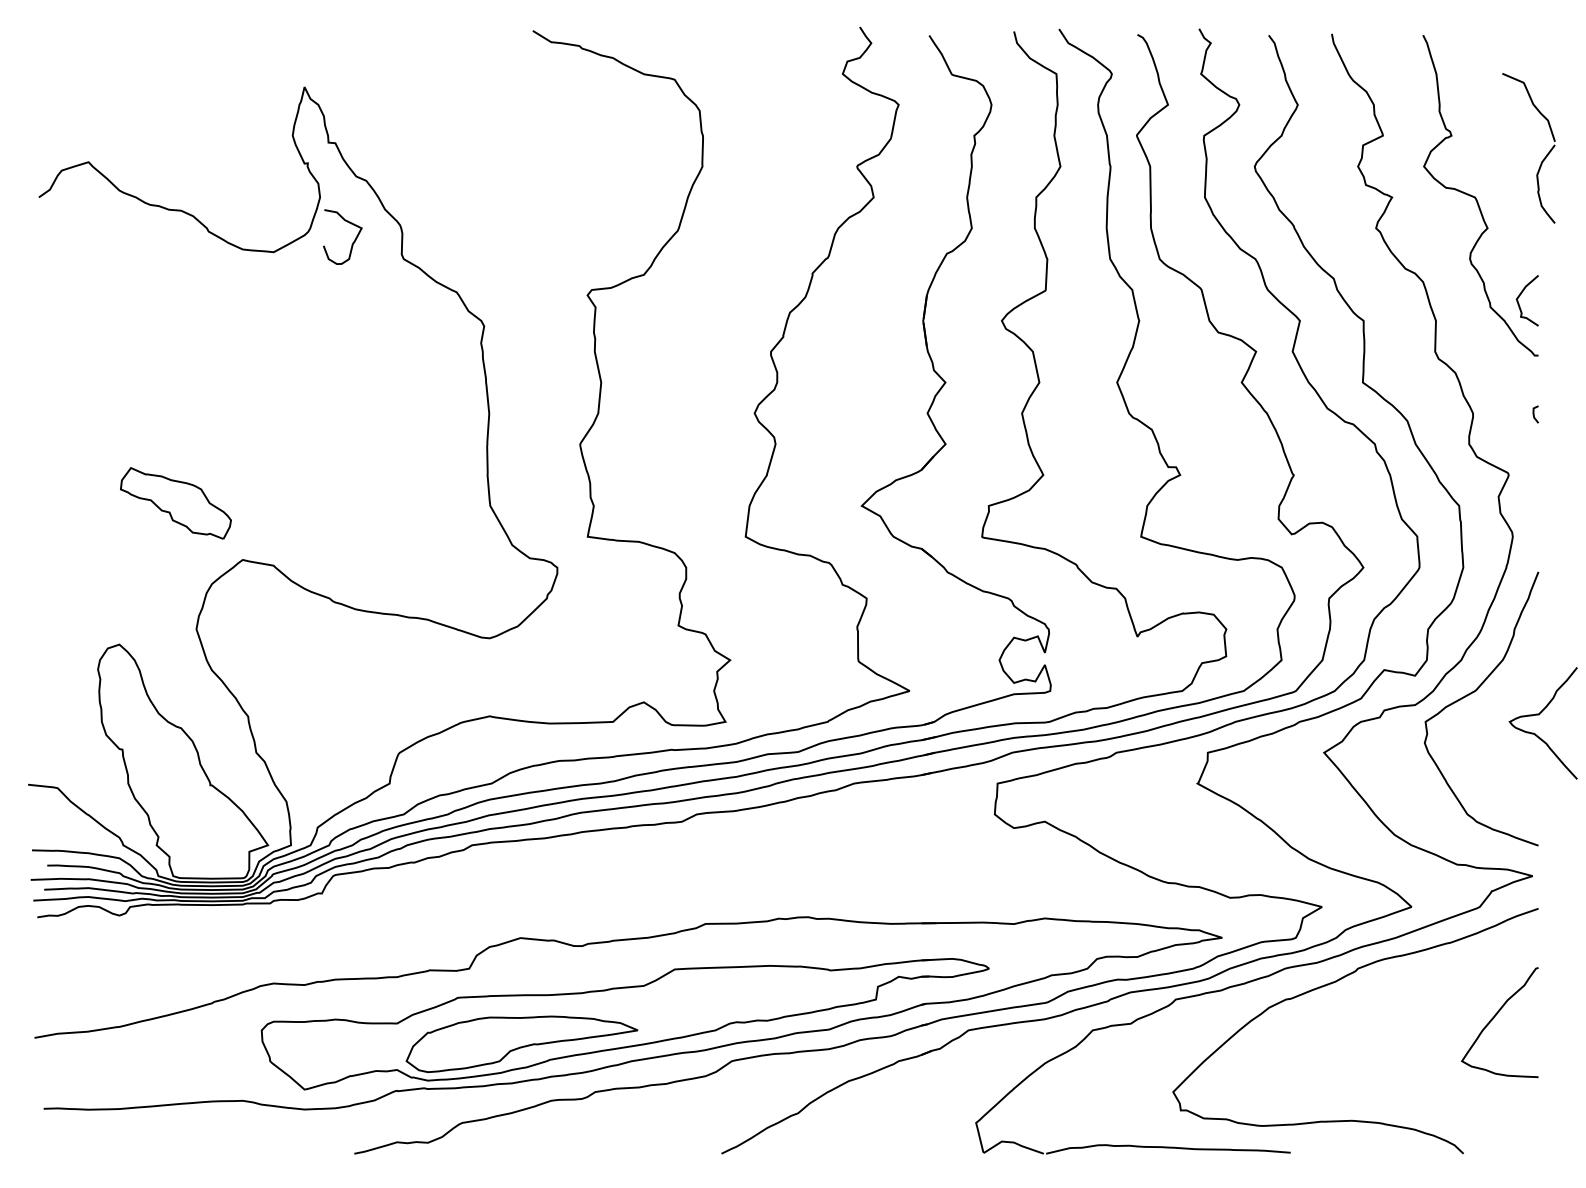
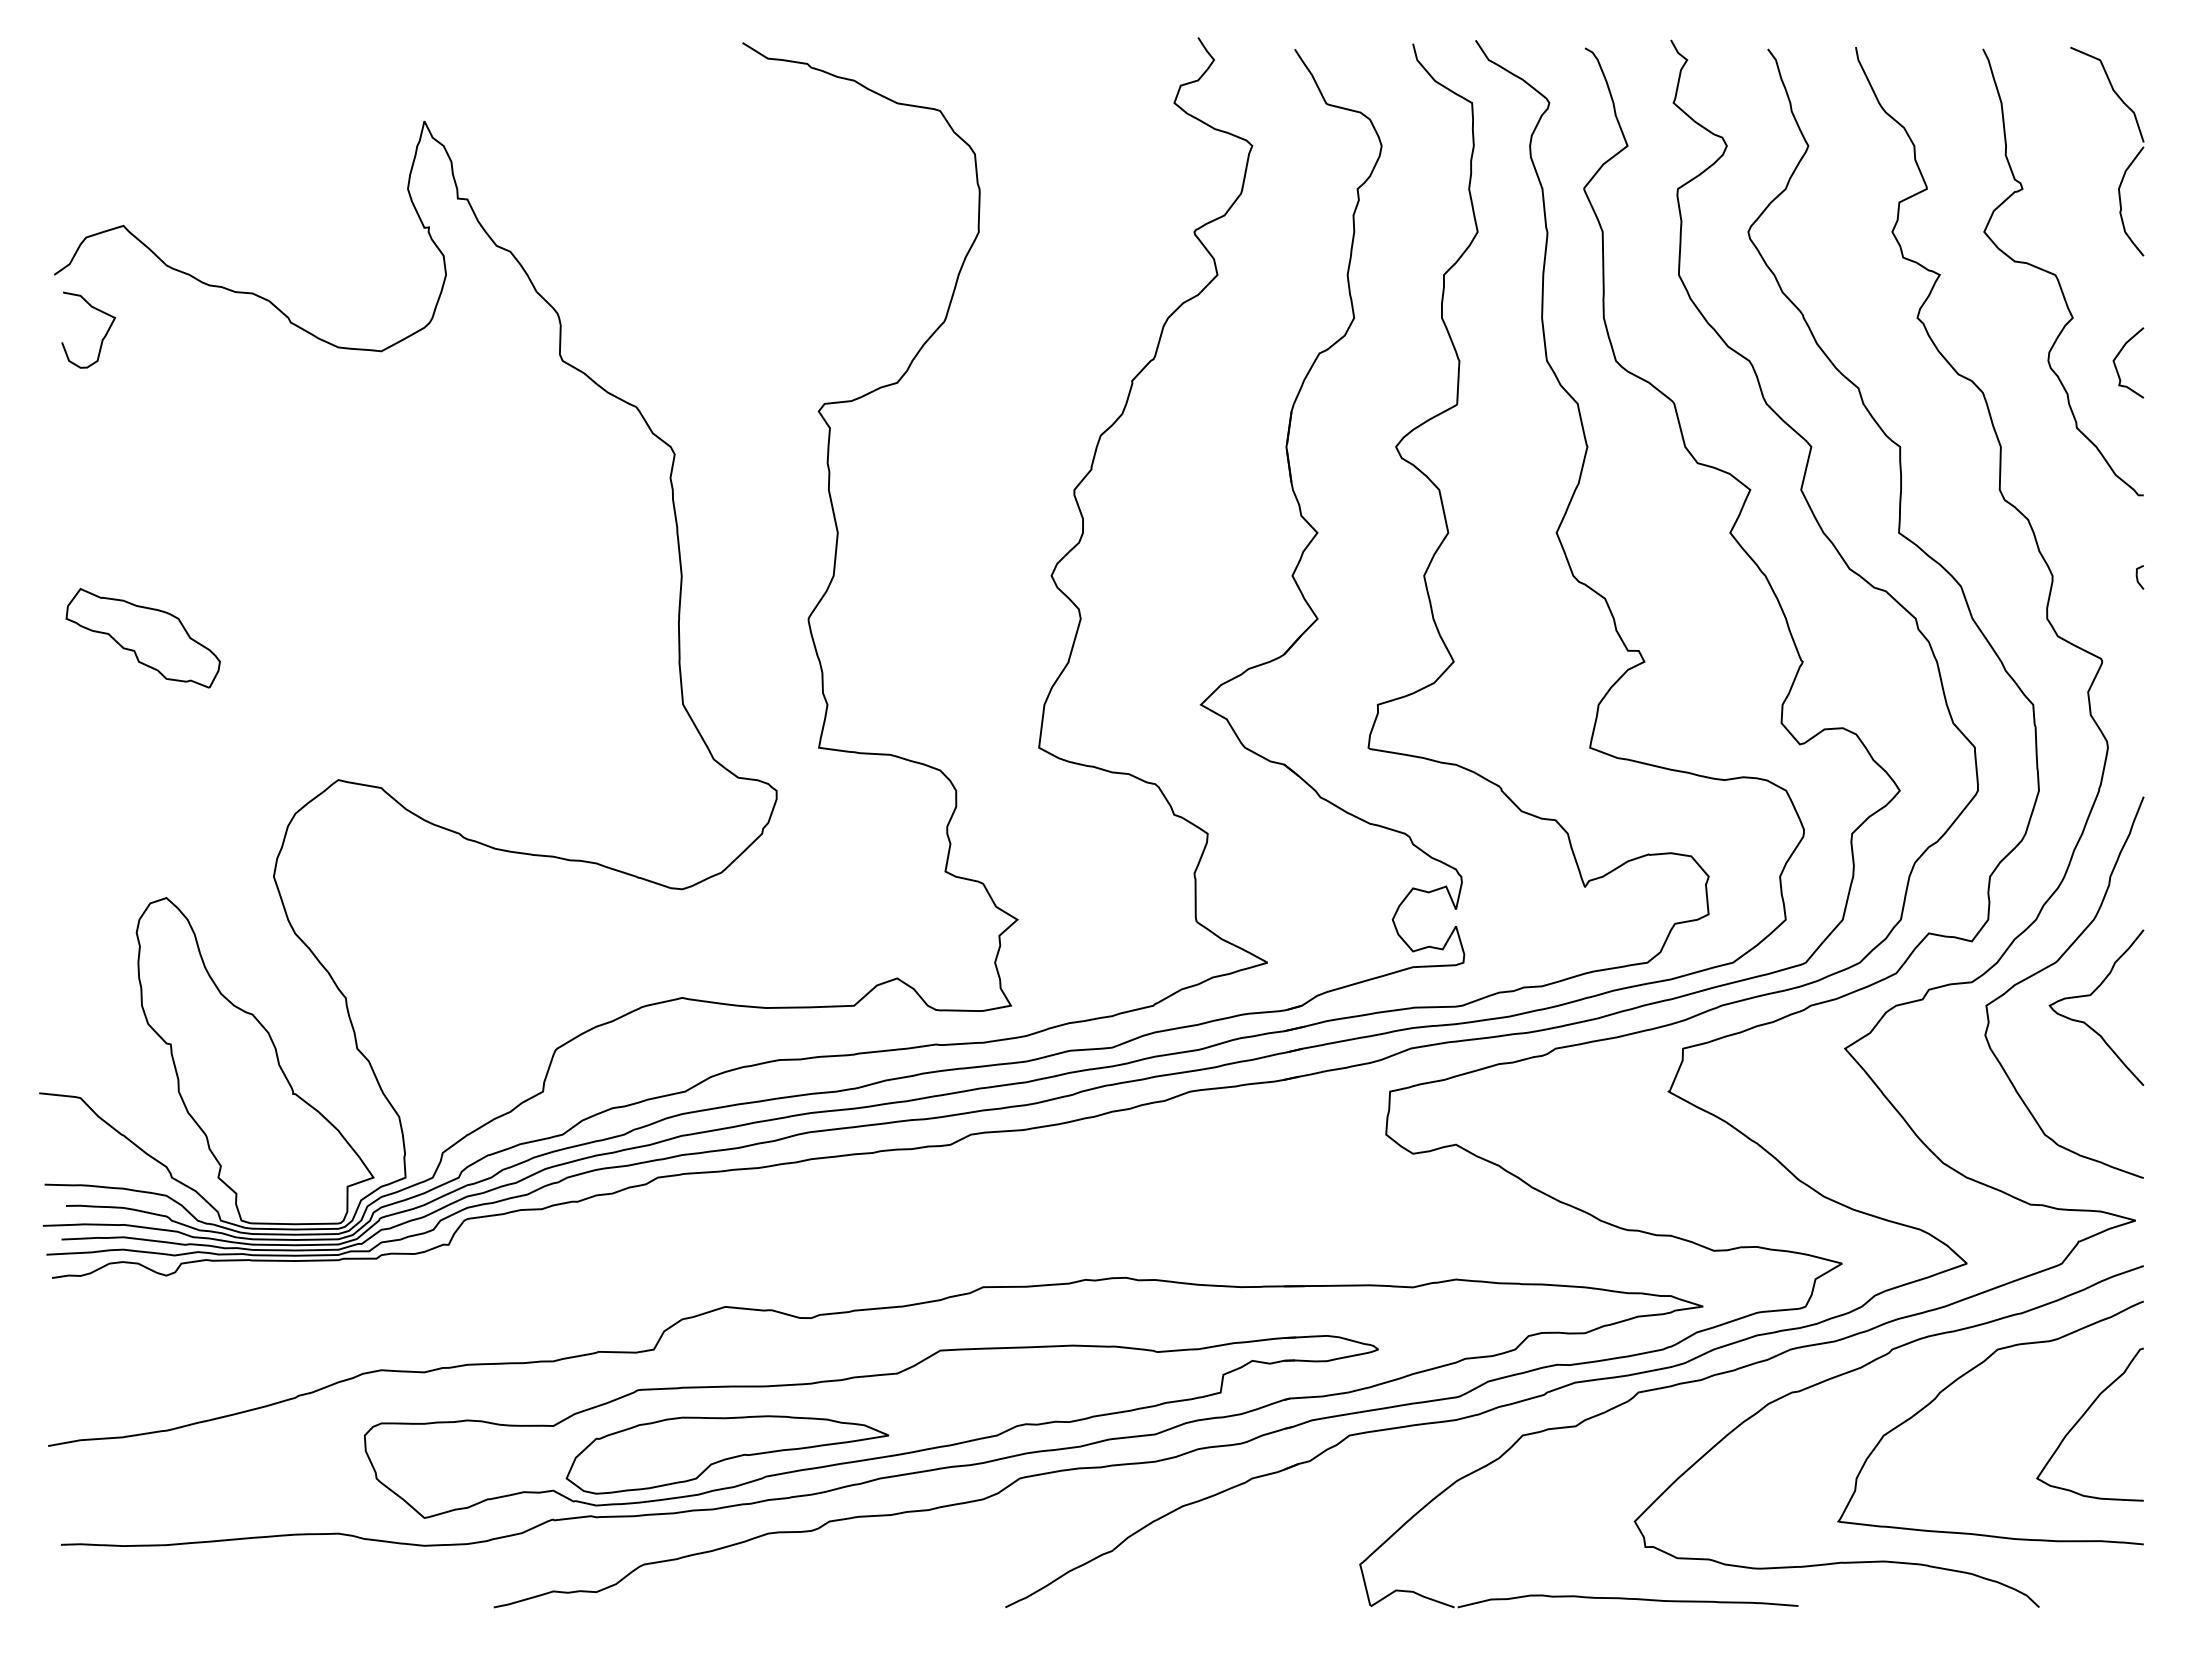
part: (1544, 158) -> (2128, 165), moved
curve: (351, 243) -> (101, 339), moved
curve: (1521, 294) -> (2119, 354), moved
part: (175, 503) -> (142, 638), moved
curve: (1539, 715) -> (2090, 996), moved
curve: (1406, 989) -> (1960, 1378), added

